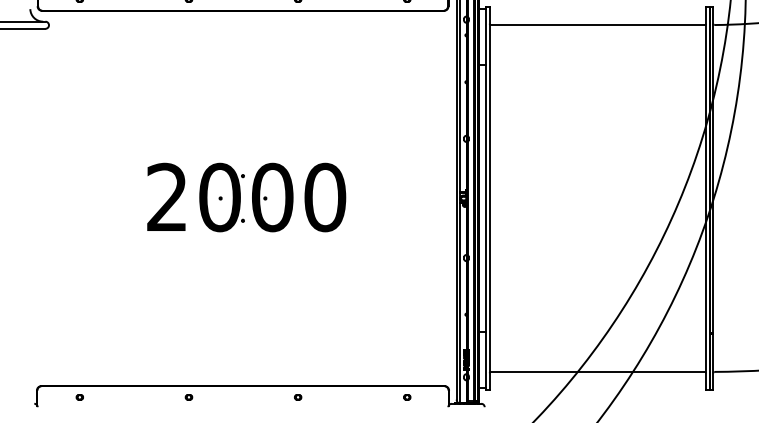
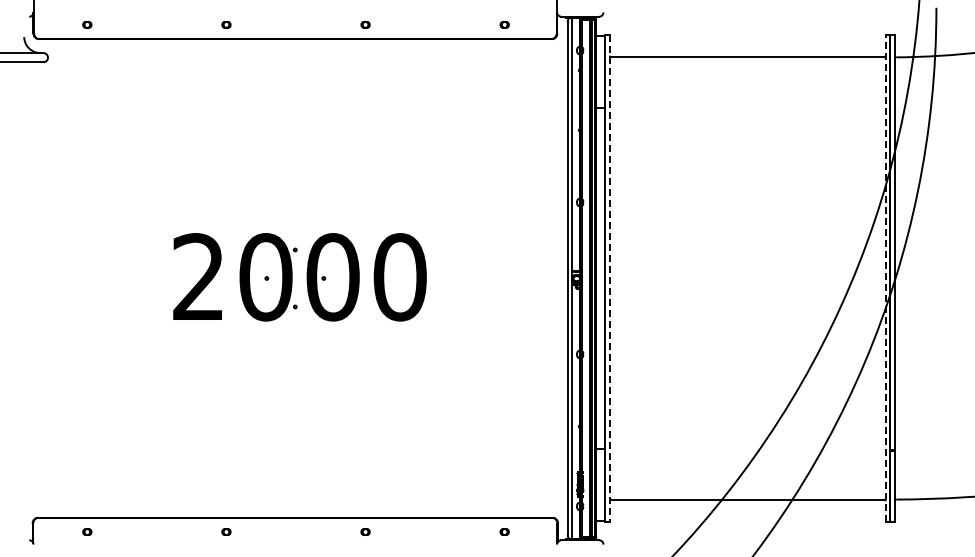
line: (489, 198) -> (609, 278), solid -> dashed
line: (705, 198) -> (885, 278), solid -> dashed

